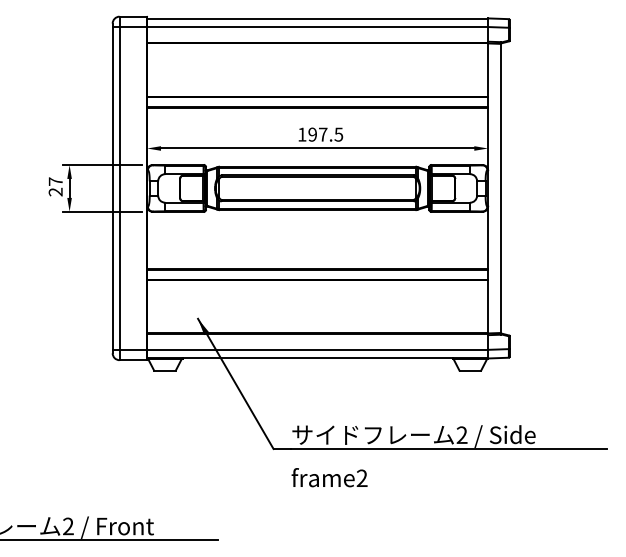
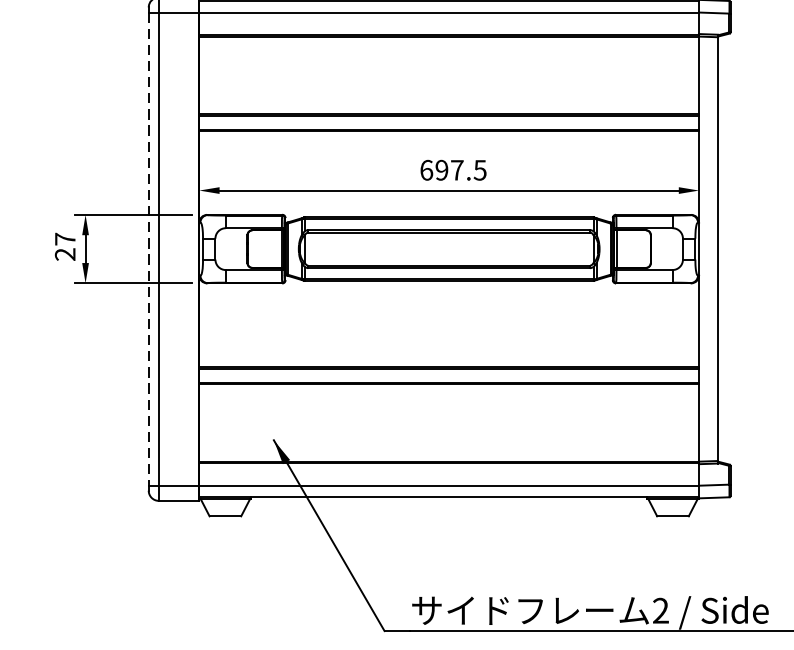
text: (302, 134) -> (426, 170), 197.5 -> 697.5
line: (112, 188) -> (148, 249), solid -> dashed

